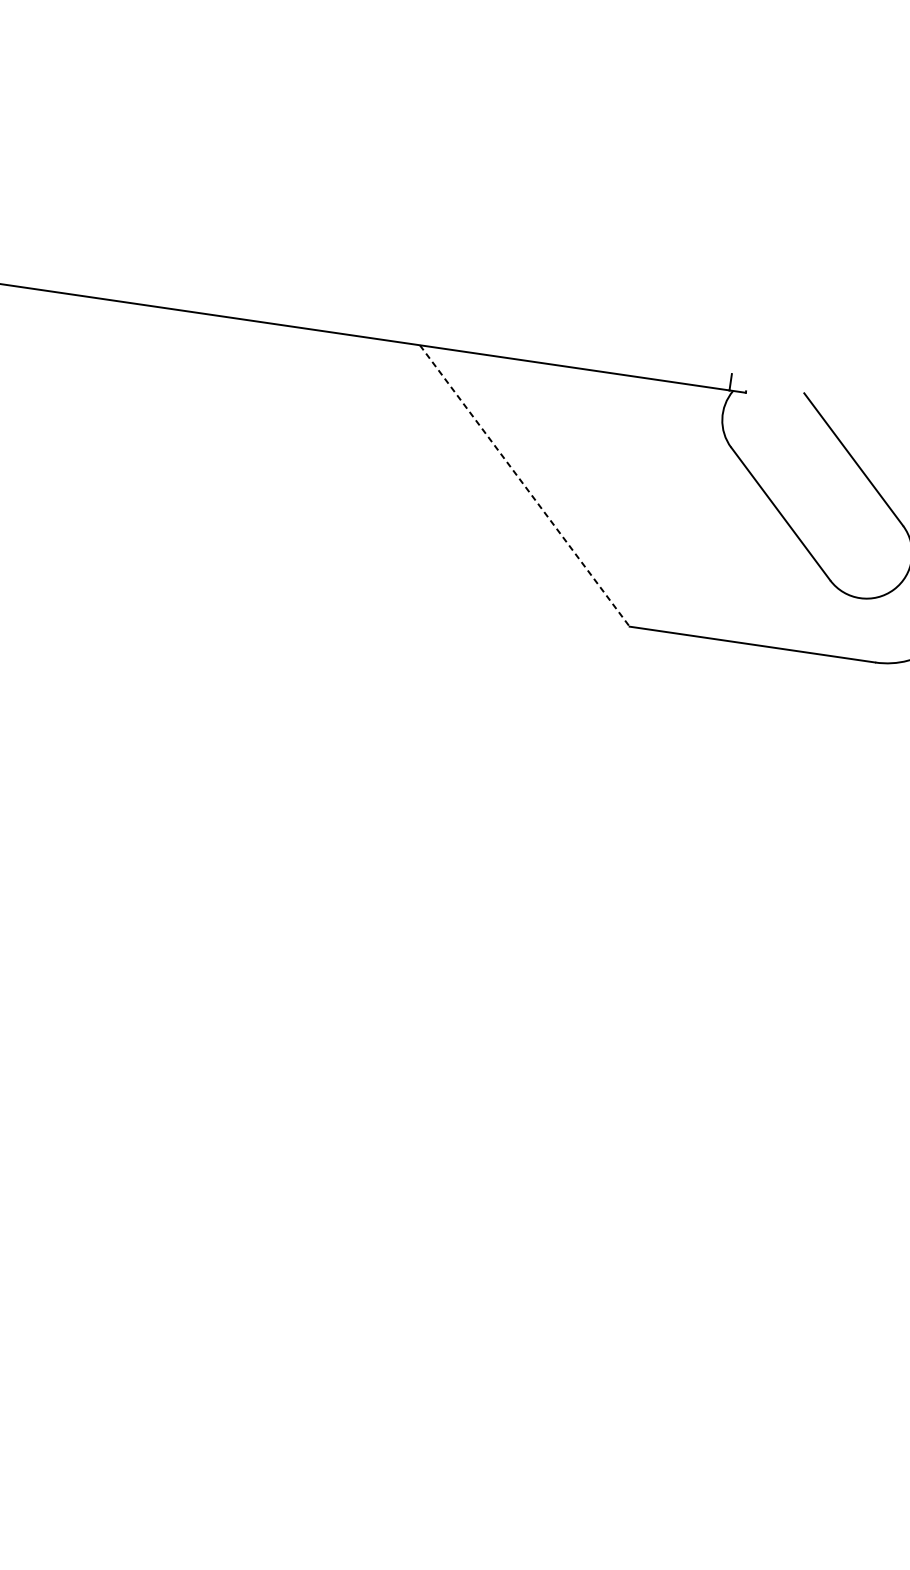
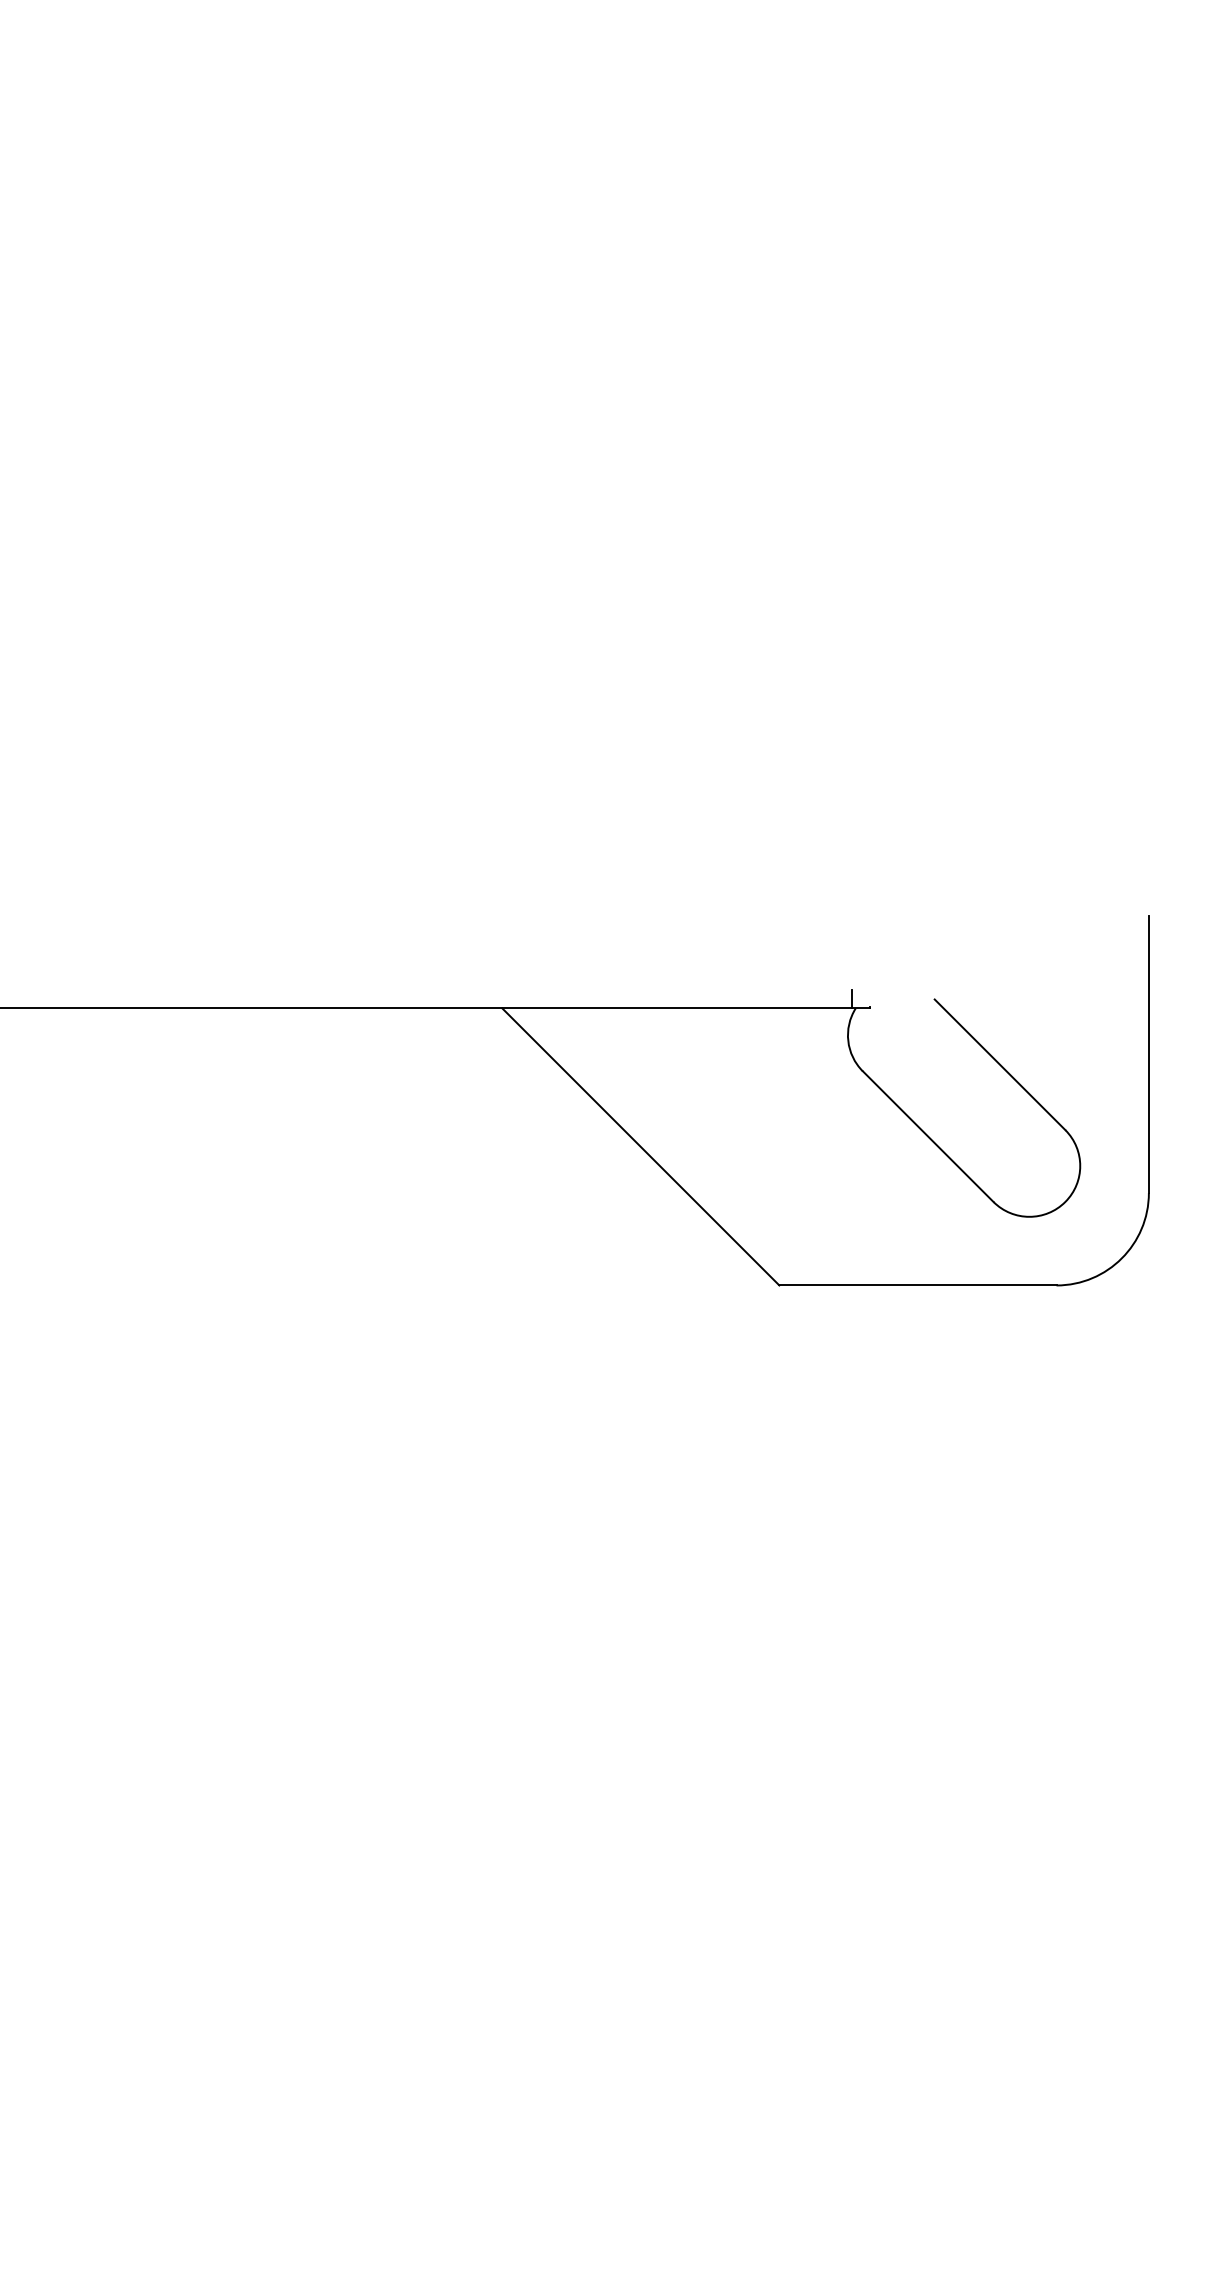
line: (524, 485) -> (640, 1146), dashed -> solid

